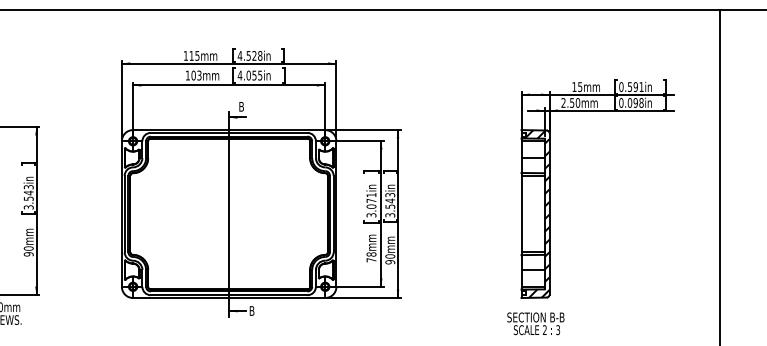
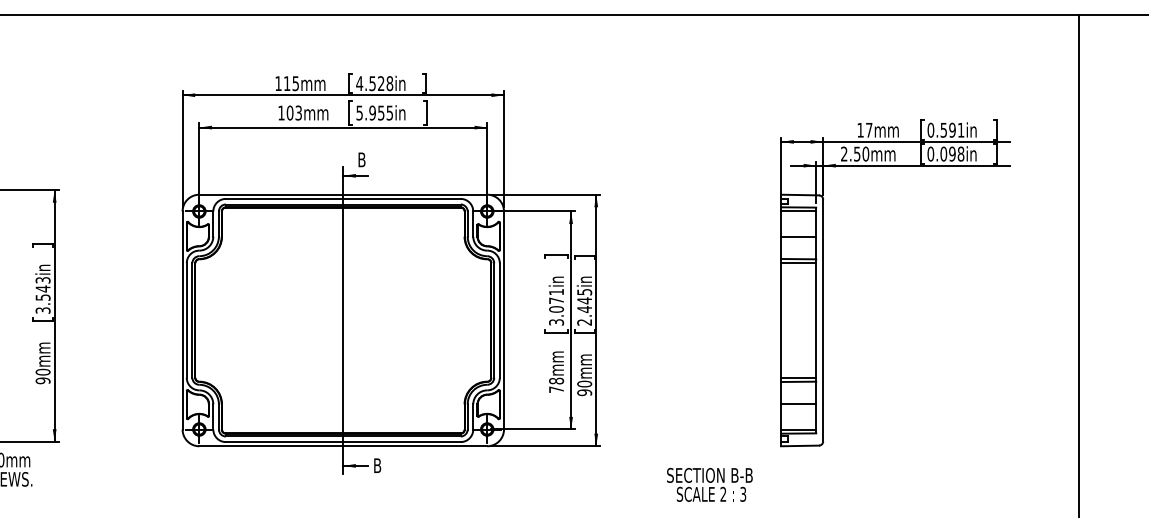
text: (243, 75) -> (364, 112), 4.055in -> 5.955in
text: (580, 87) -> (869, 130), 15mm -> 17mm
text: (390, 205) -> (584, 307), 3.543in -> 2.445in
hatch: (535, 213) -> (802, 319), removed
text: (535, 323) -> (709, 484), moved

